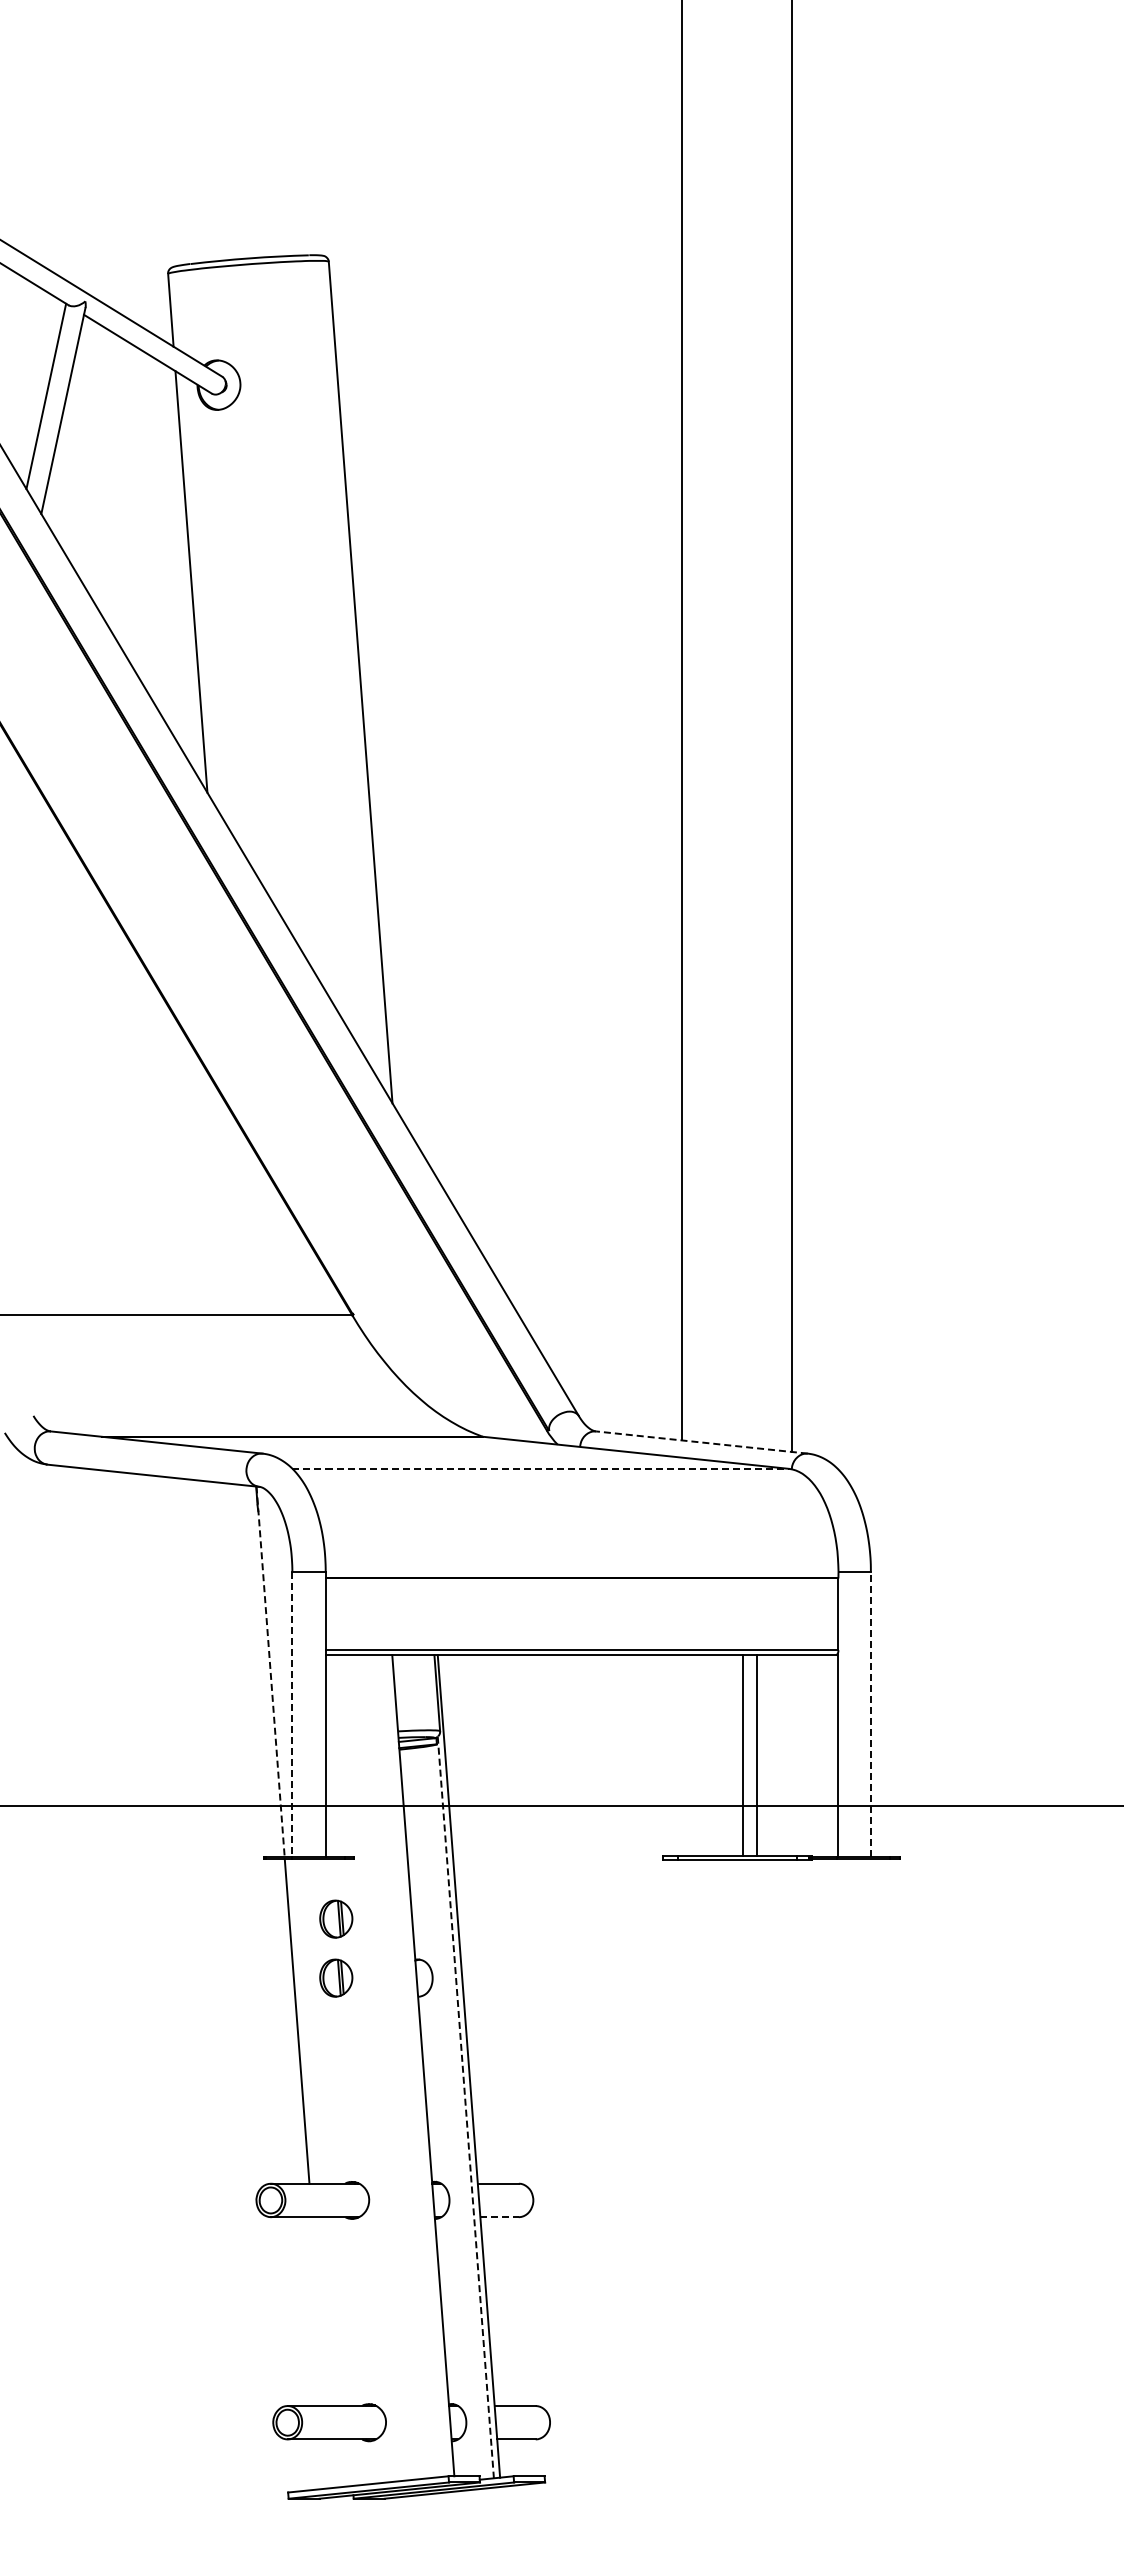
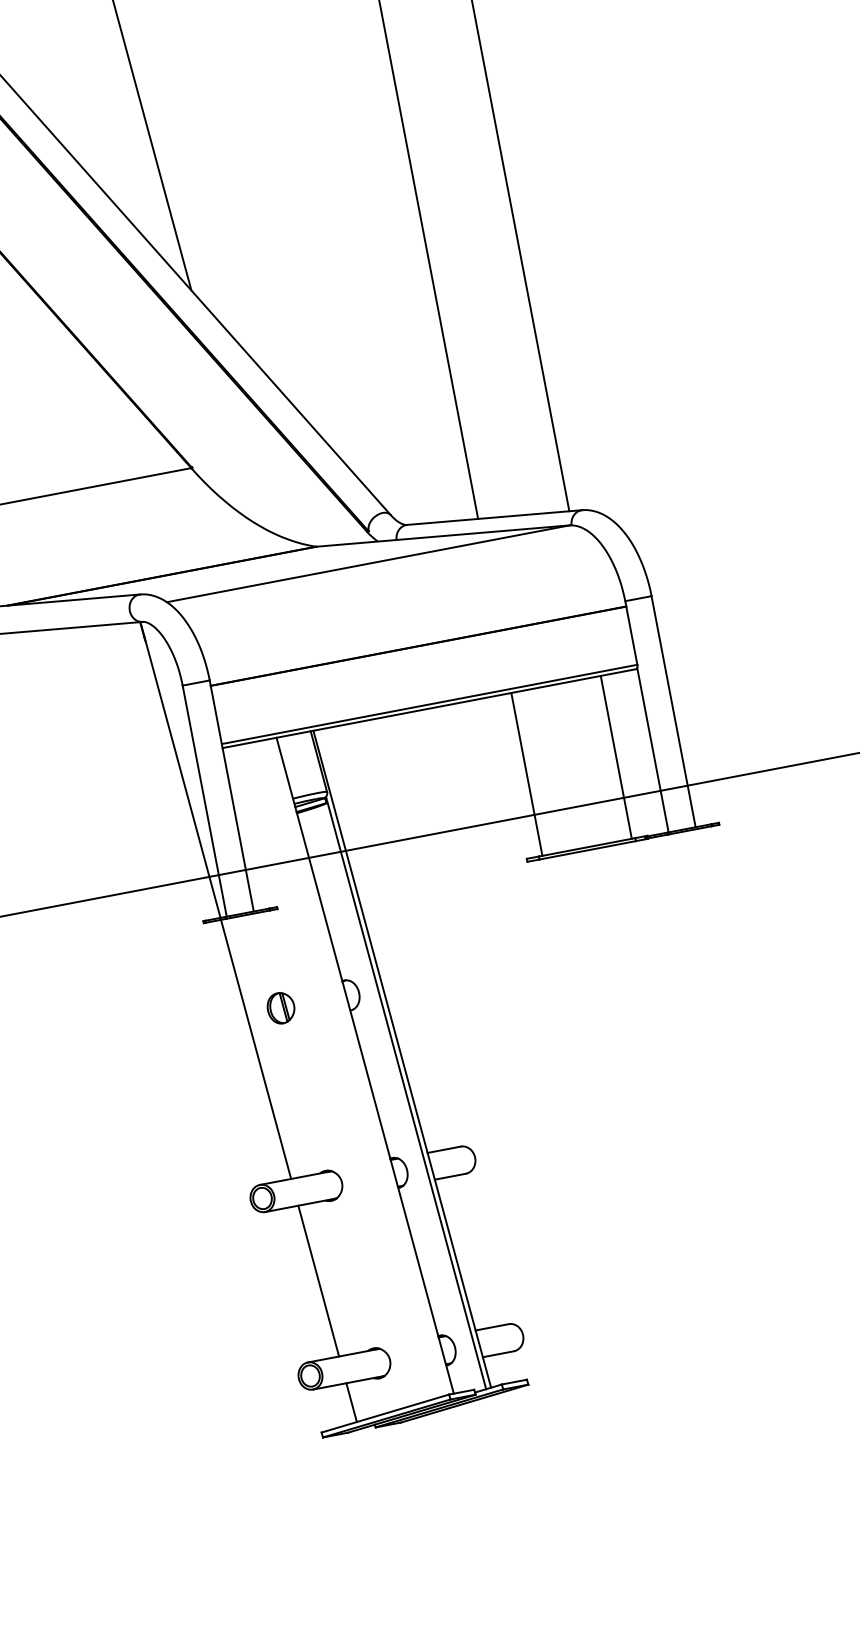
line: (701, 1442) -> (494, 517), dashed -> solid
line: (541, 1468) -> (368, 563), dashed -> solid
line: (270, 1671) -> (180, 769), dashed -> solid
line: (292, 1714) -> (204, 801), dashed -> solid
line: (870, 1714) -> (673, 711), dashed -> solid
line: (742, 1755) -> (526, 774), moved
line: (757, 1755) -> (616, 757), moved
part: (336, 1918) -> (272, 959), removed
line: (465, 2107) -> (405, 1093), dashed -> solid
line: (500, 2217) -> (451, 1176), dashed -> solid
line: (318, 2311) -> (318, 1281), added
line: (330, 2463) -> (351, 1402), added

